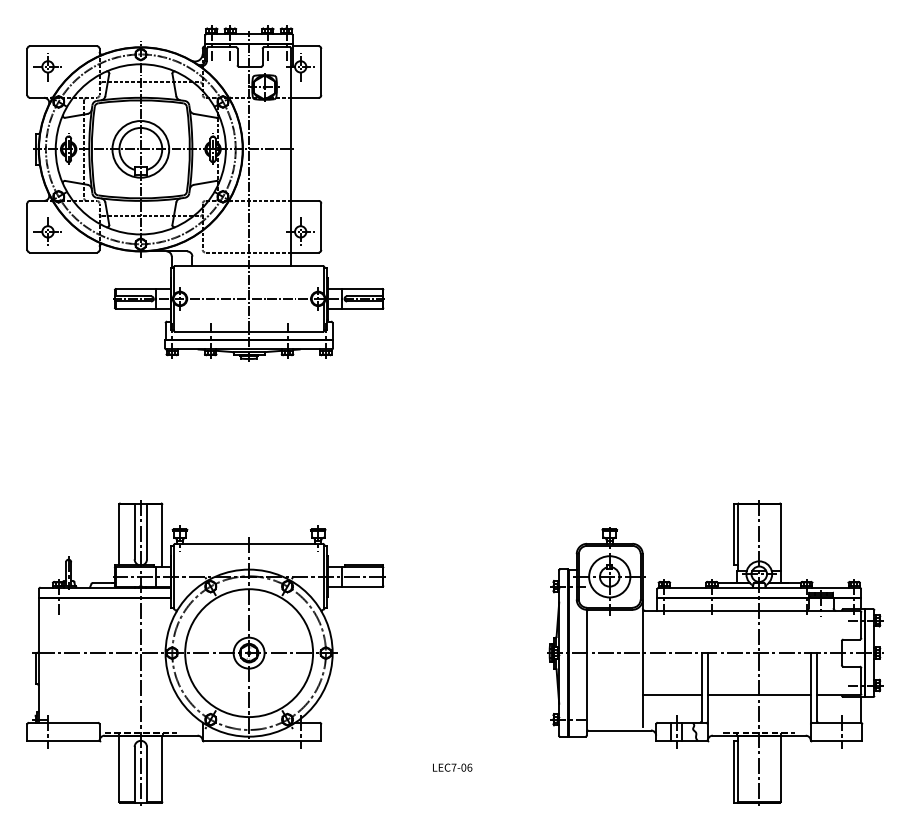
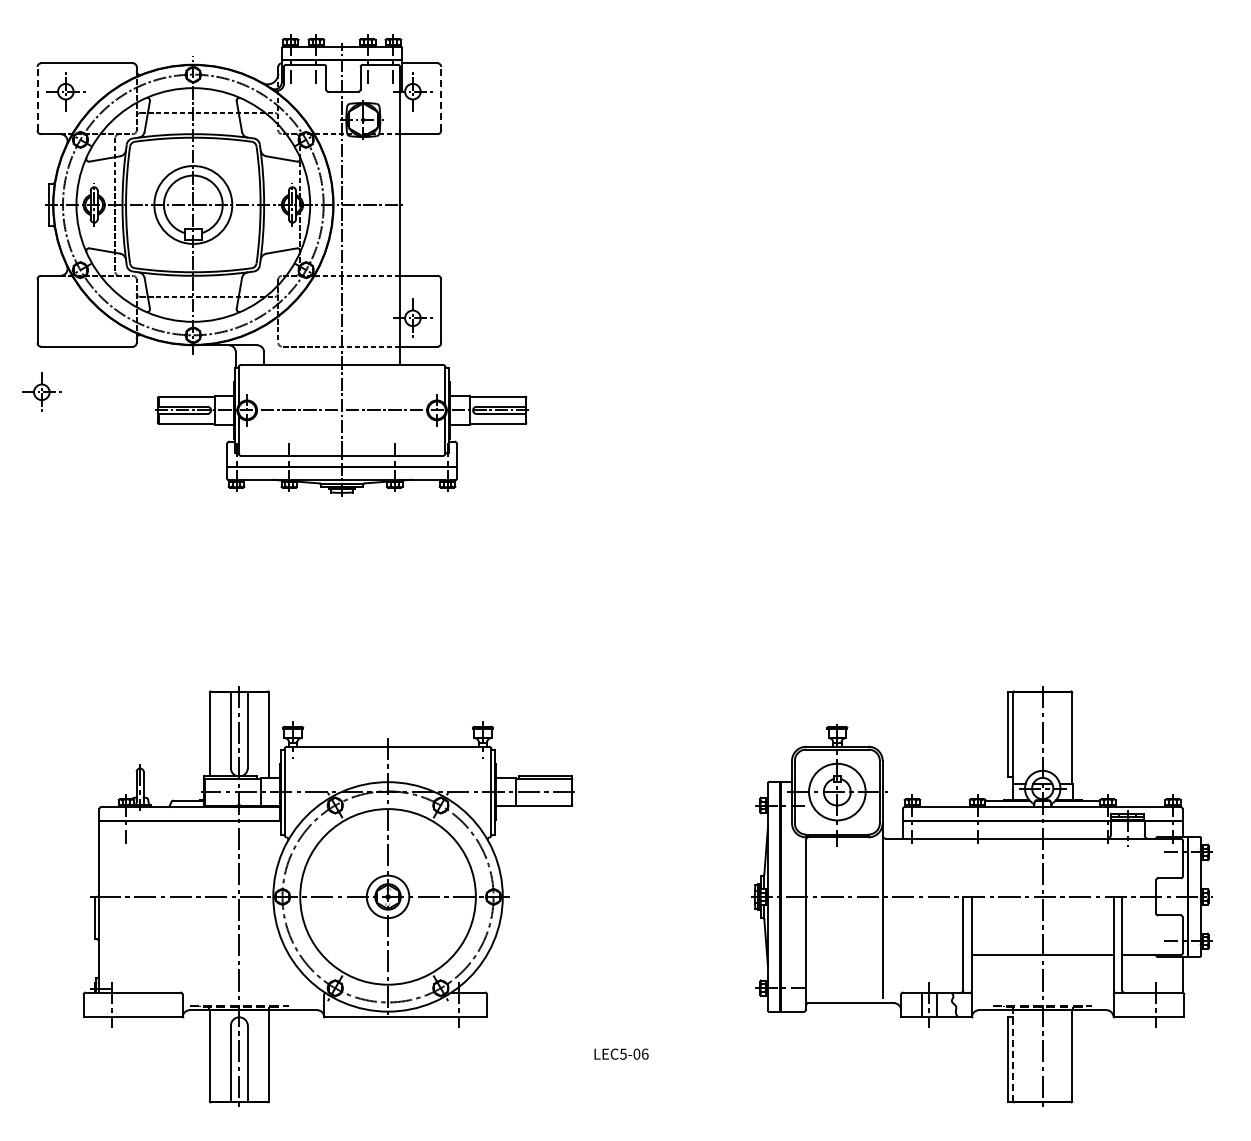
line: (27, 71) -> (37, 98), solid -> dashed
line: (321, 71) -> (441, 98), solid -> dashed
part: (47, 231) -> (41, 391), moved
part: (205, 652) -> (328, 896), moved
line: (671, 695) -> (922, 954), removed
text: (454, 767) -> (623, 1053), LEC7-06 -> LEC5-06
line: (738, 768) -> (1013, 1055), solid -> dashed

